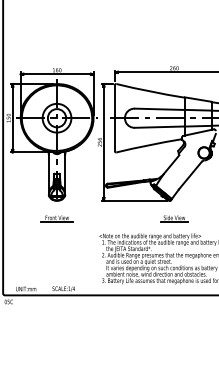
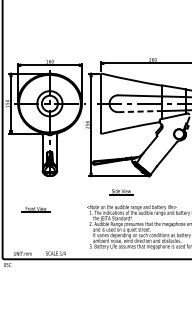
line: (159, 127) -> (139, 111), solid -> dashed
part: (56, 218) -> (35, 209), moved
part: (174, 218) -> (121, 191), moved

